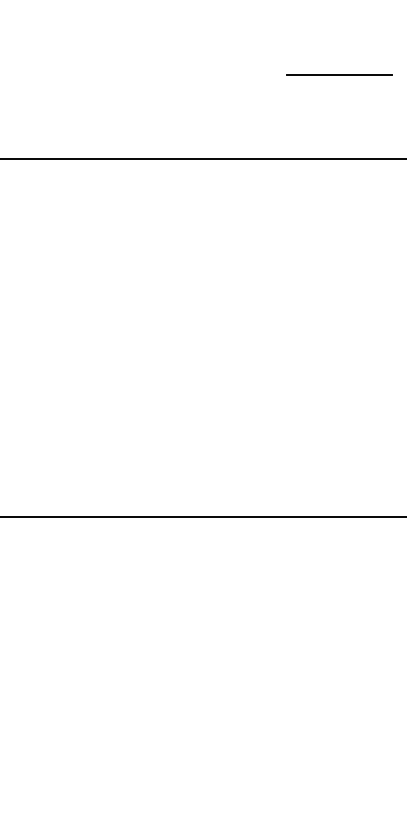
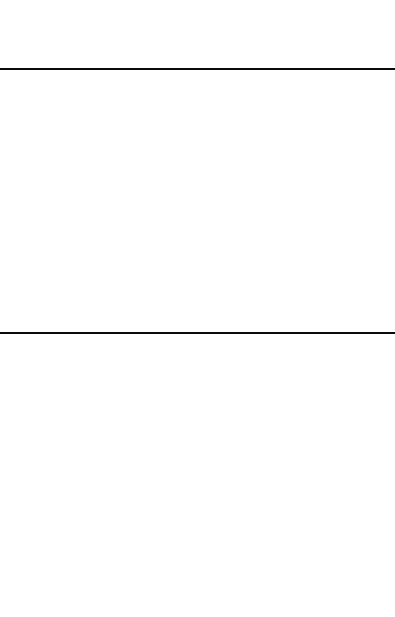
line: (340, 75) -> (266, 7), removed

